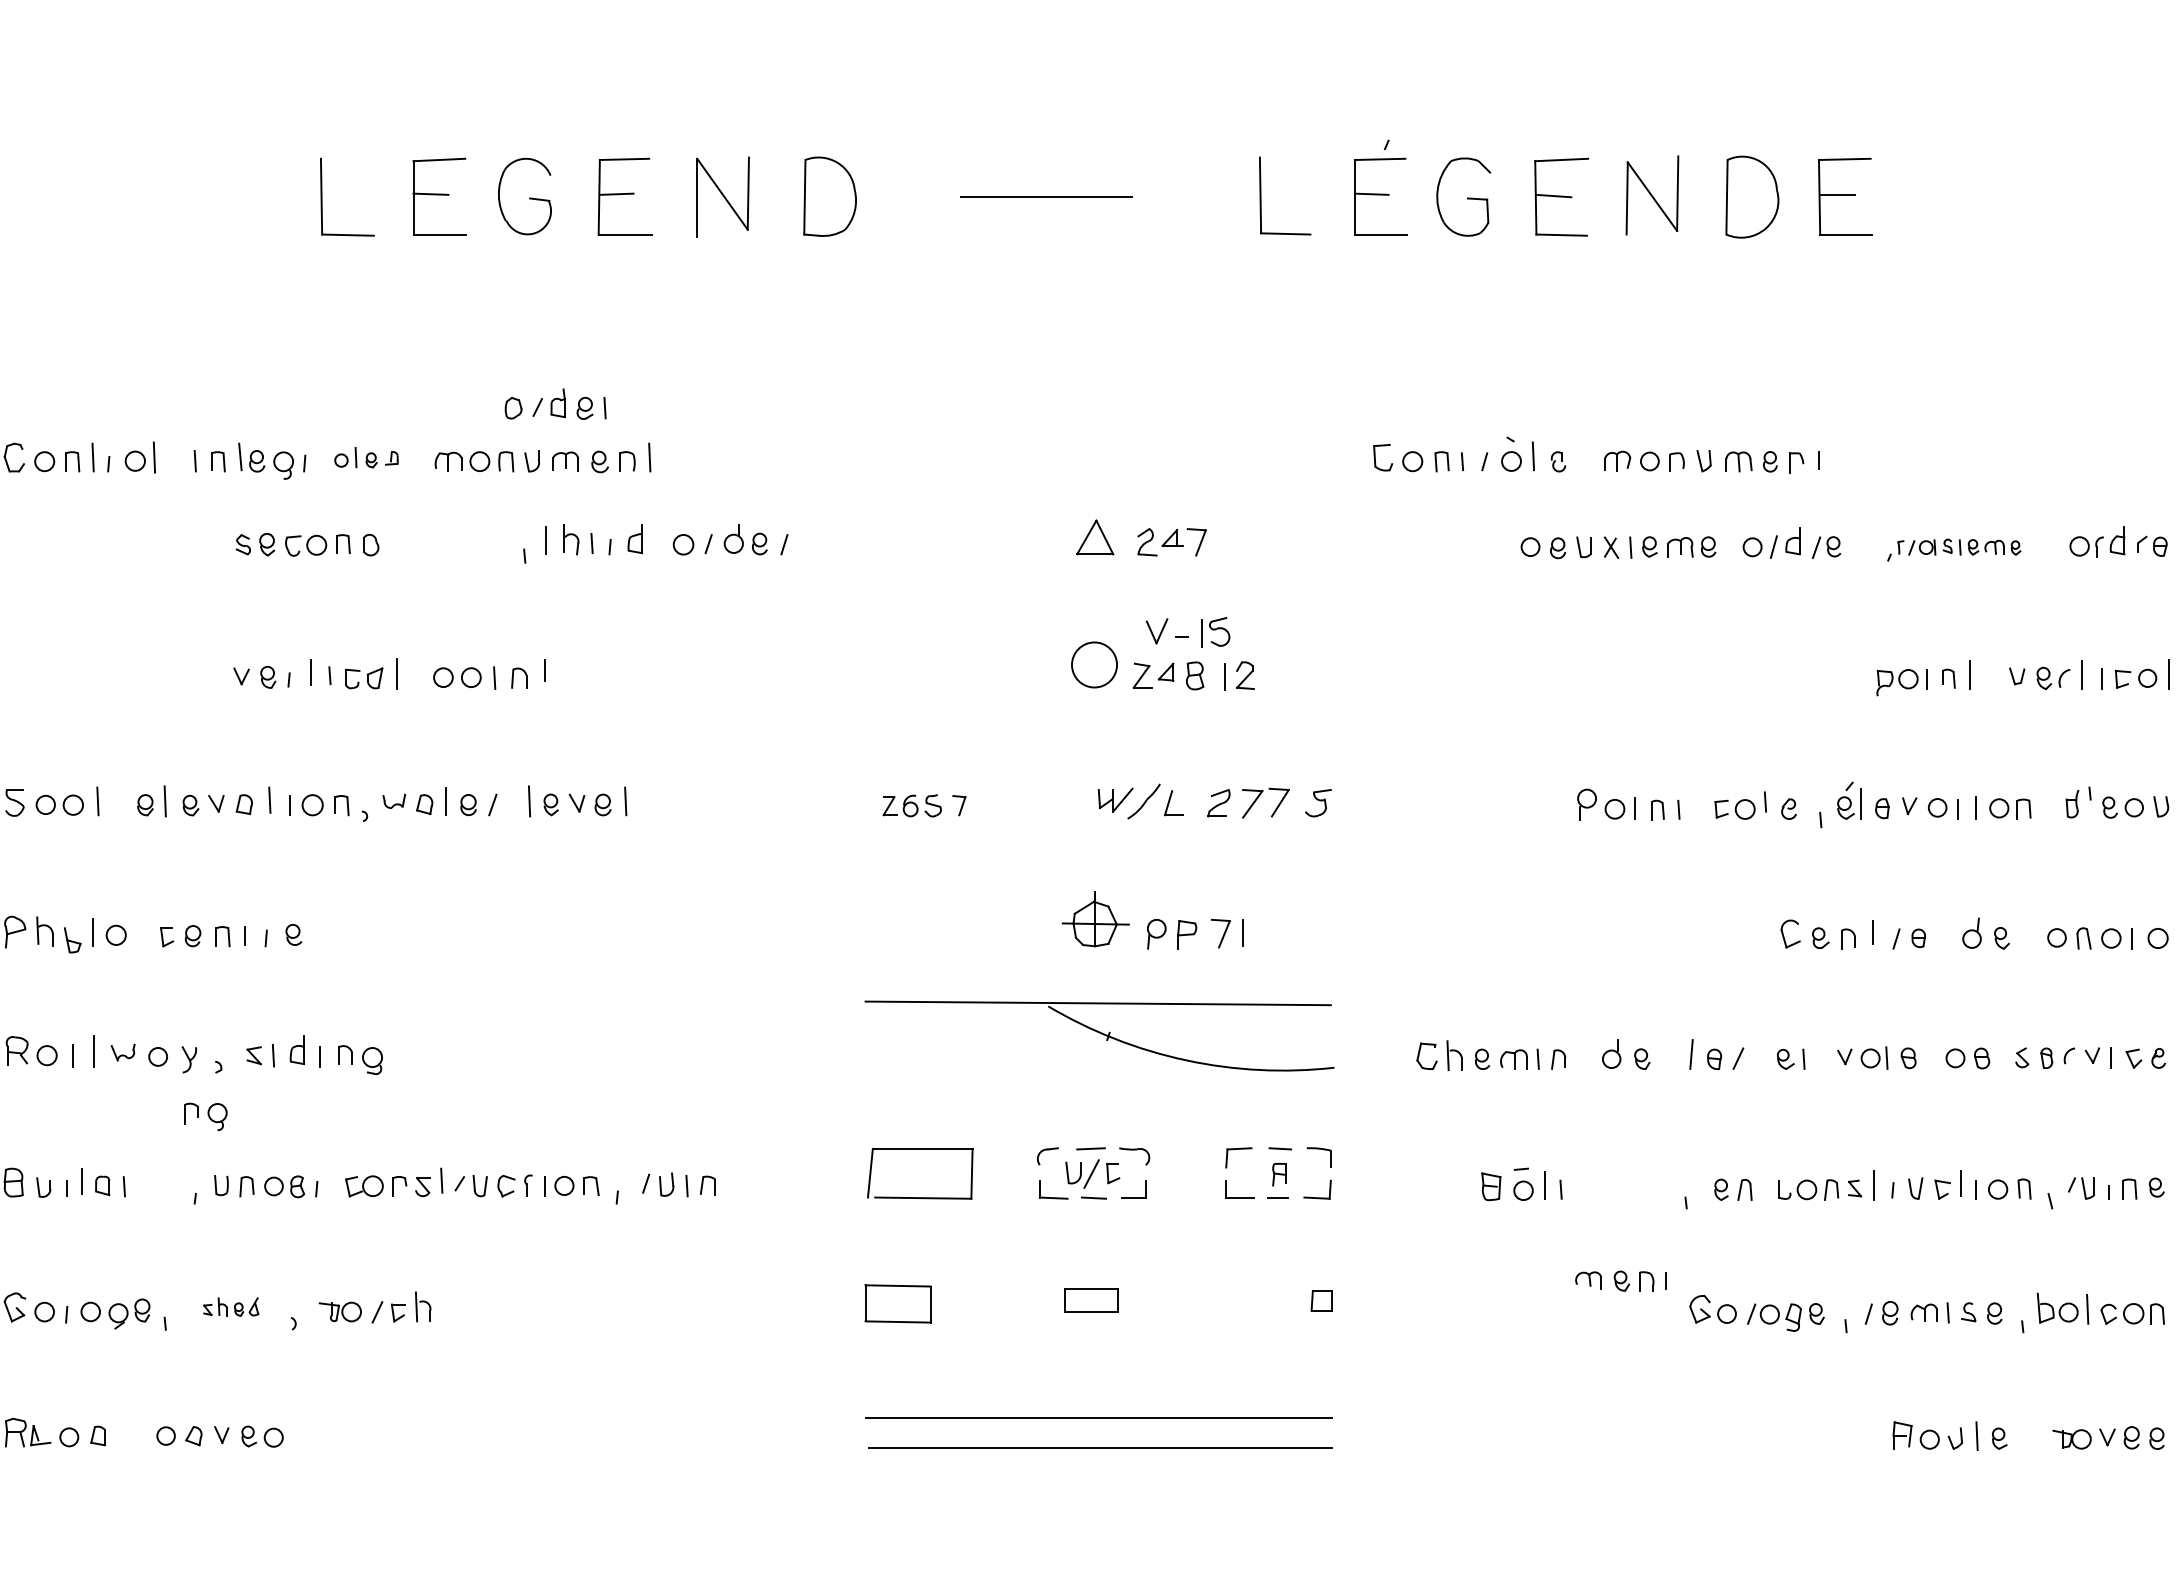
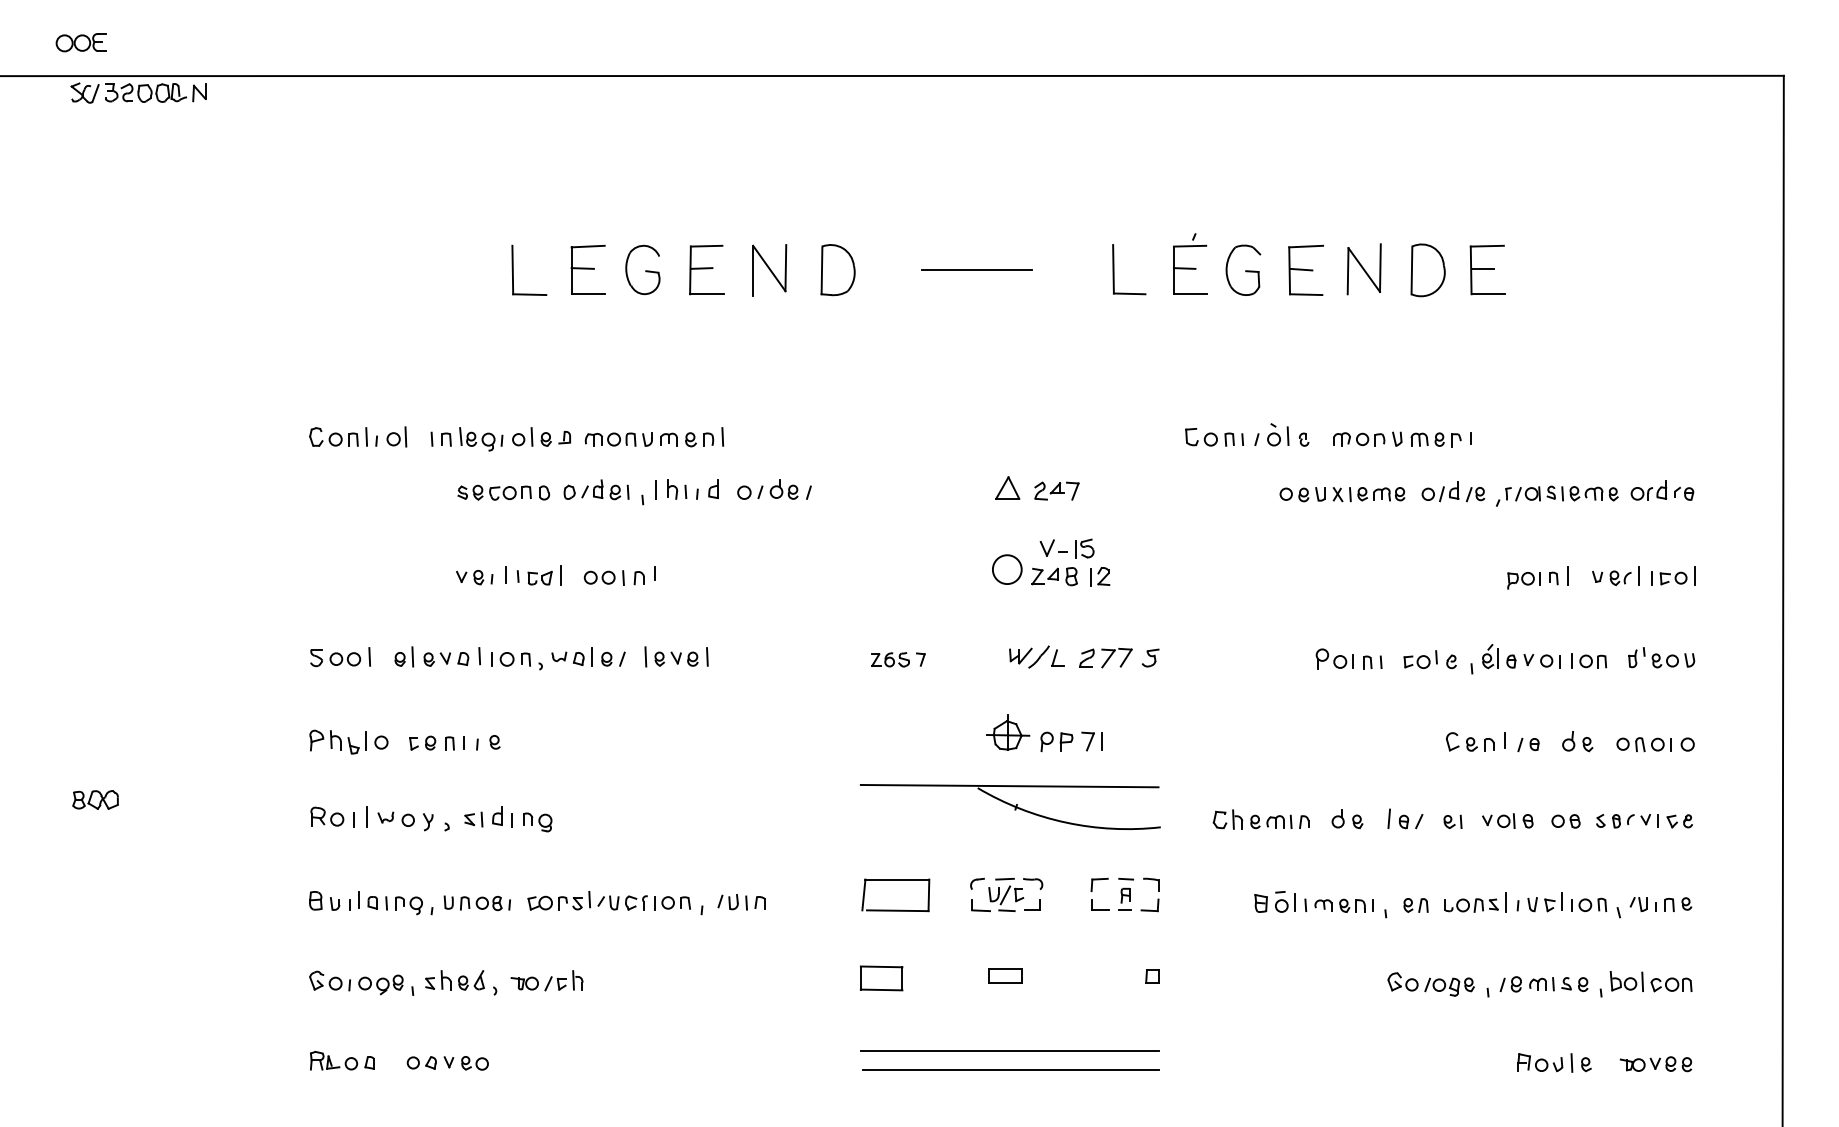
part: (555, 403) -> (596, 489), moved
part: (366, 456) -> (541, 436), size x1.43
part: (1954, 549) -> (1557, 495), size x1.43
part: (205, 1116) -> (408, 905), moved
part: (1620, 1280) -> (1343, 905), moved
part: (230, 1307) -> (454, 980), size x1.67

